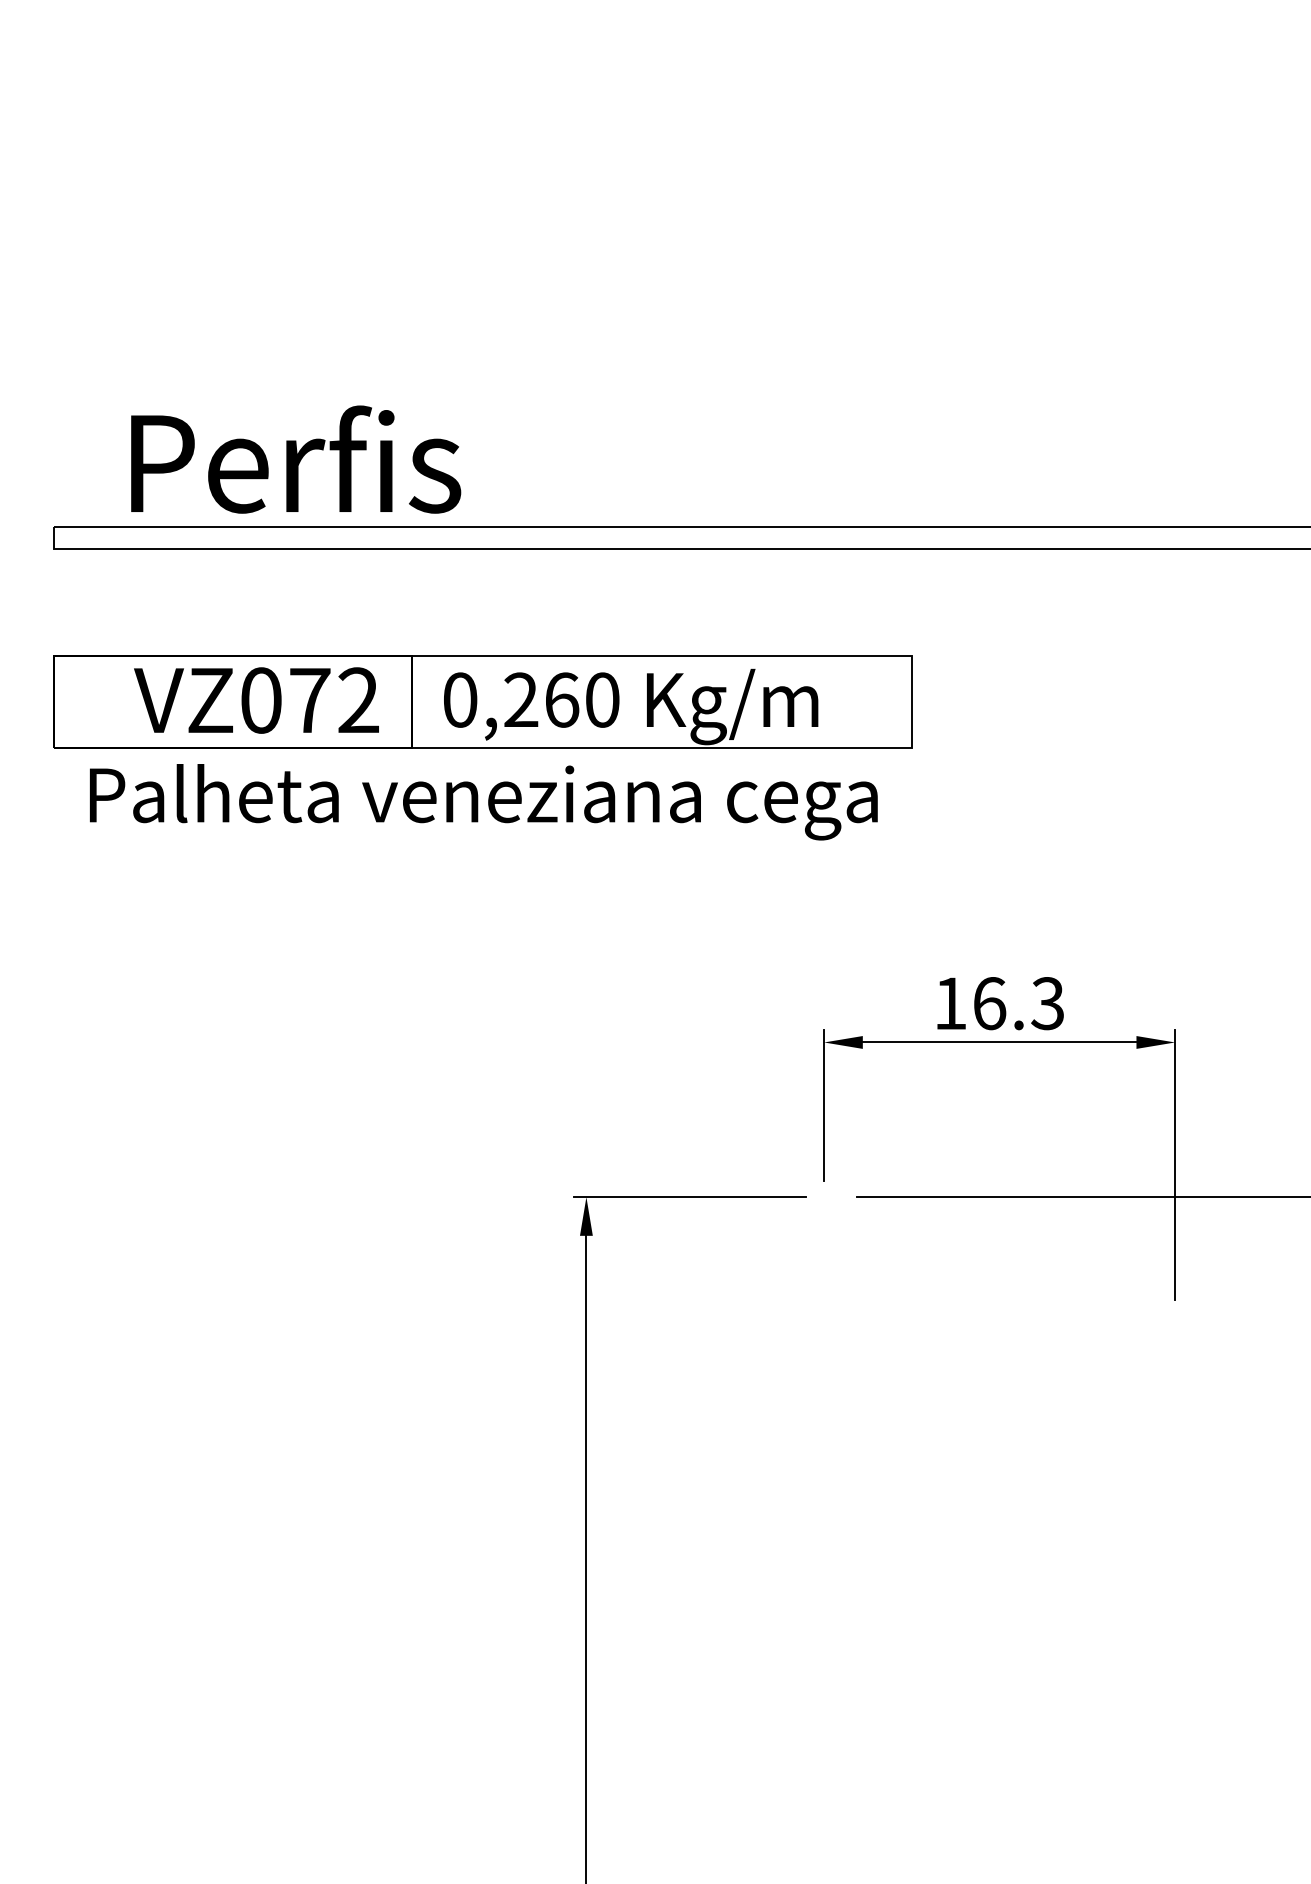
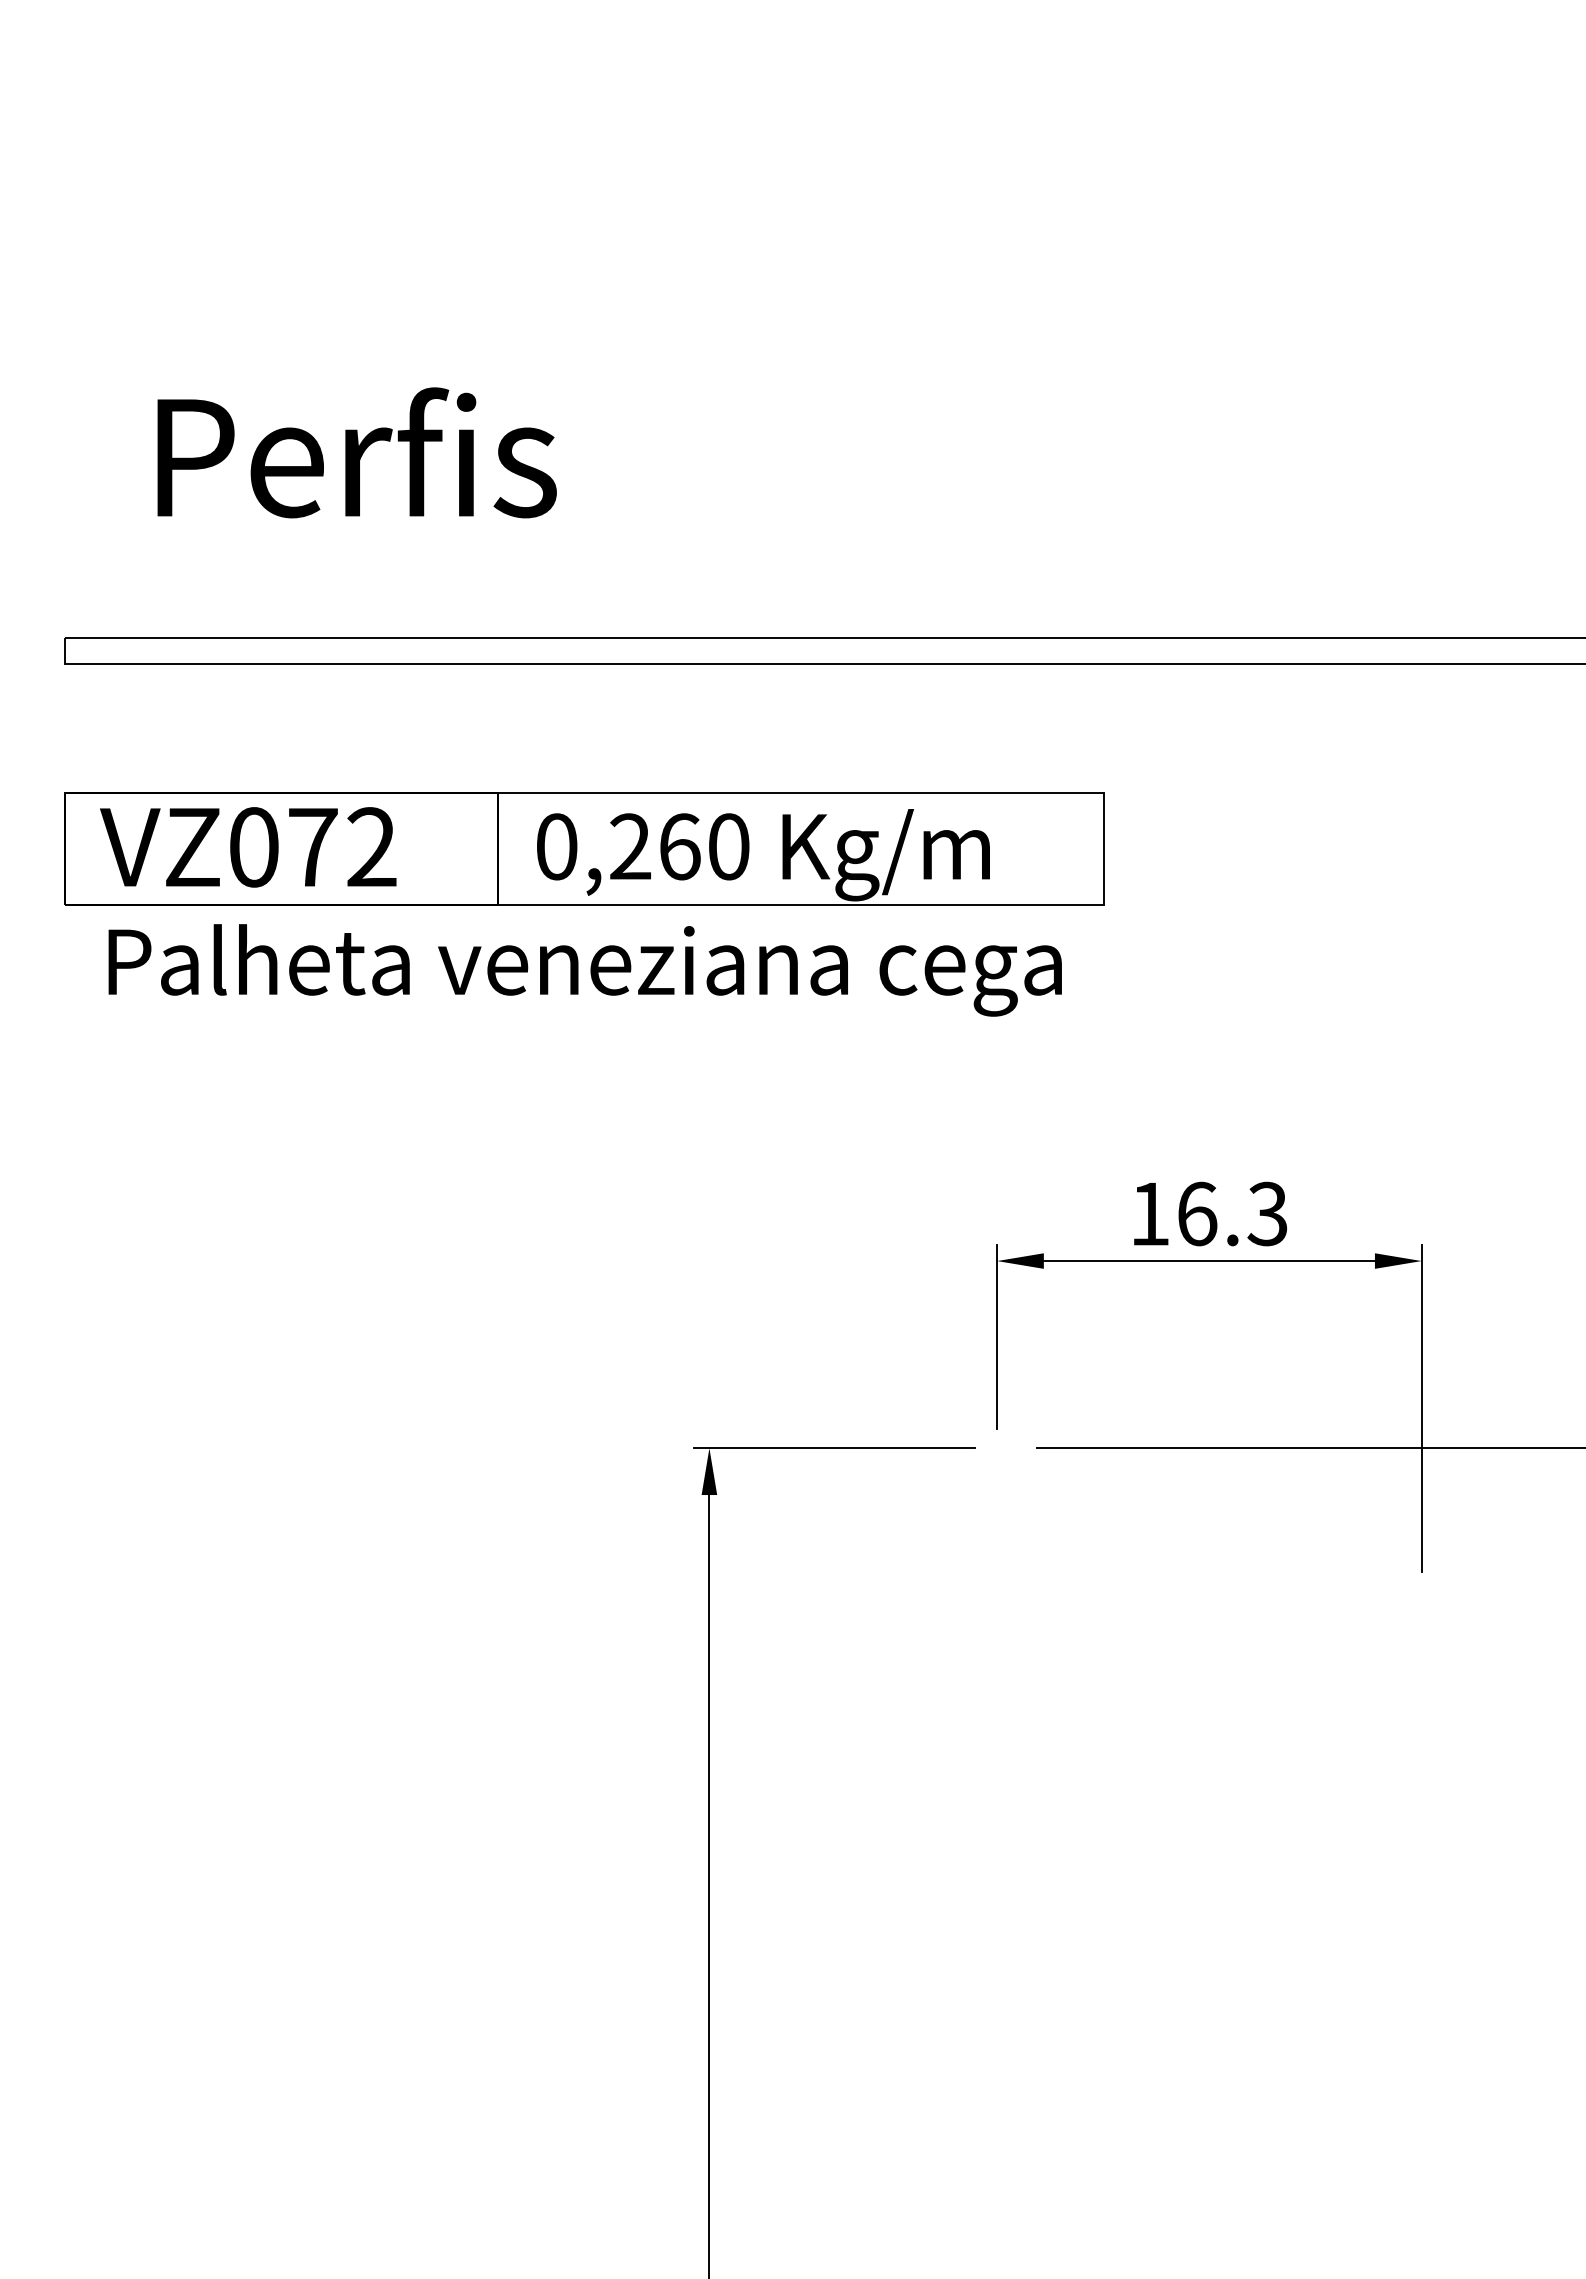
text: (295, 459) -> (356, 452), moved
text: (256, 700) -> (248, 847), moved

